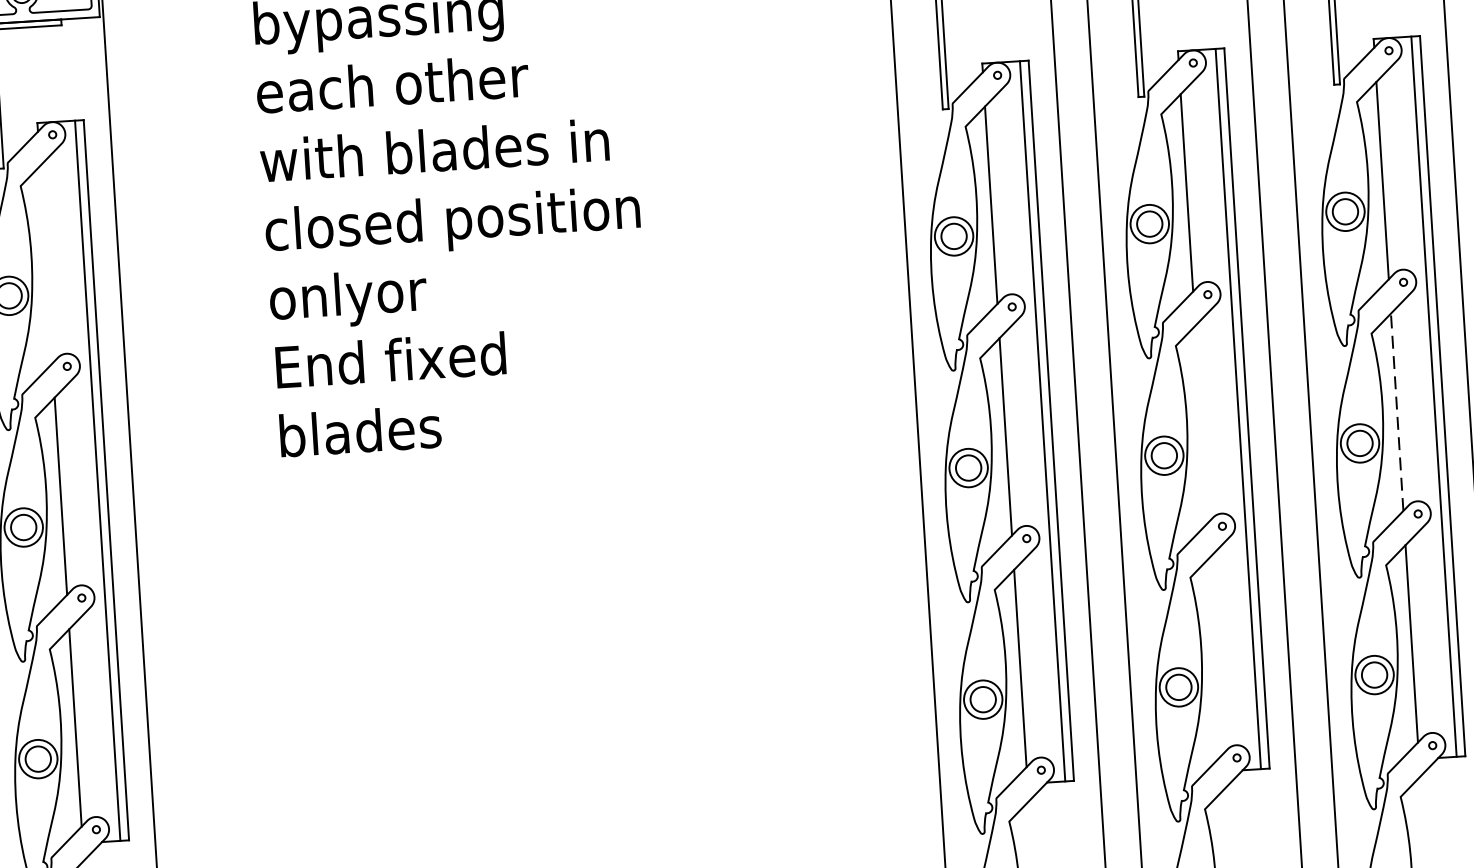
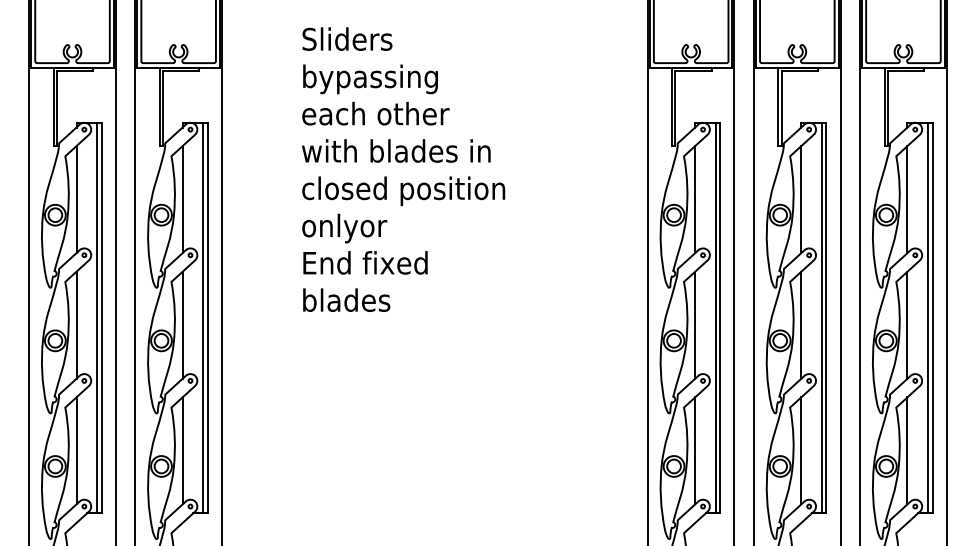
line: (46, 264) -> (182, 199), added
line: (1397, 412) -> (907, 325), dashed -> solid
line: (1201, 423) -> (801, 324), added
line: (1216, 655) -> (801, 450), added

